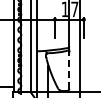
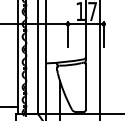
line: (69, 70) -> (86, 87), dashed -> solid

